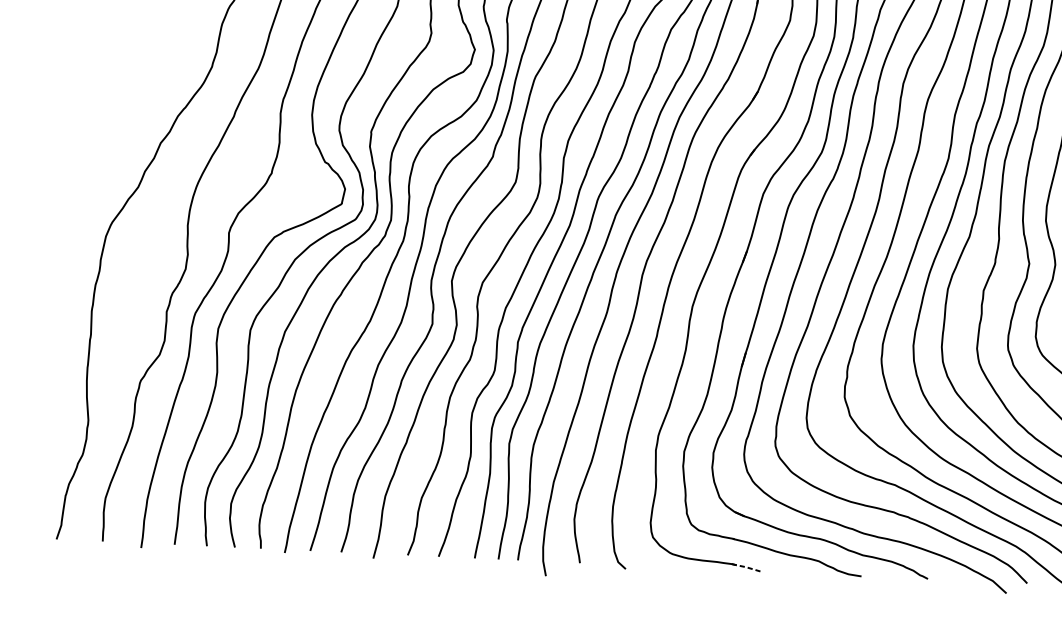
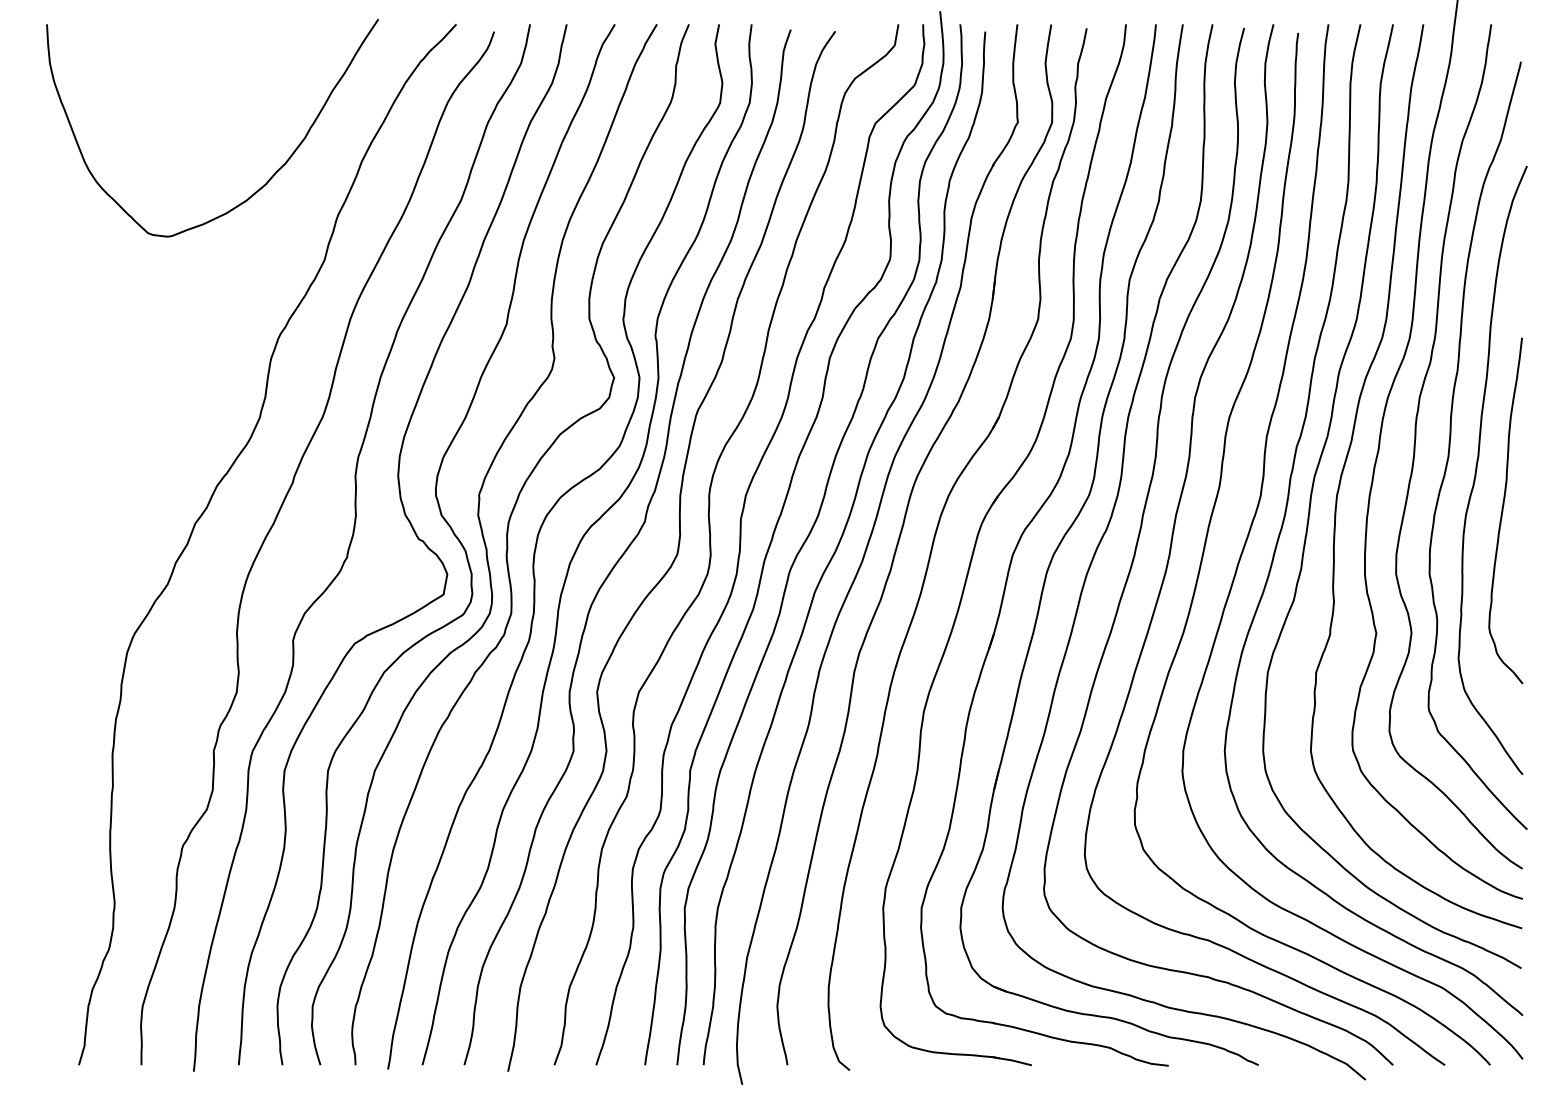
line: (746, 567) -> (1012, 1060), dashed -> solid

